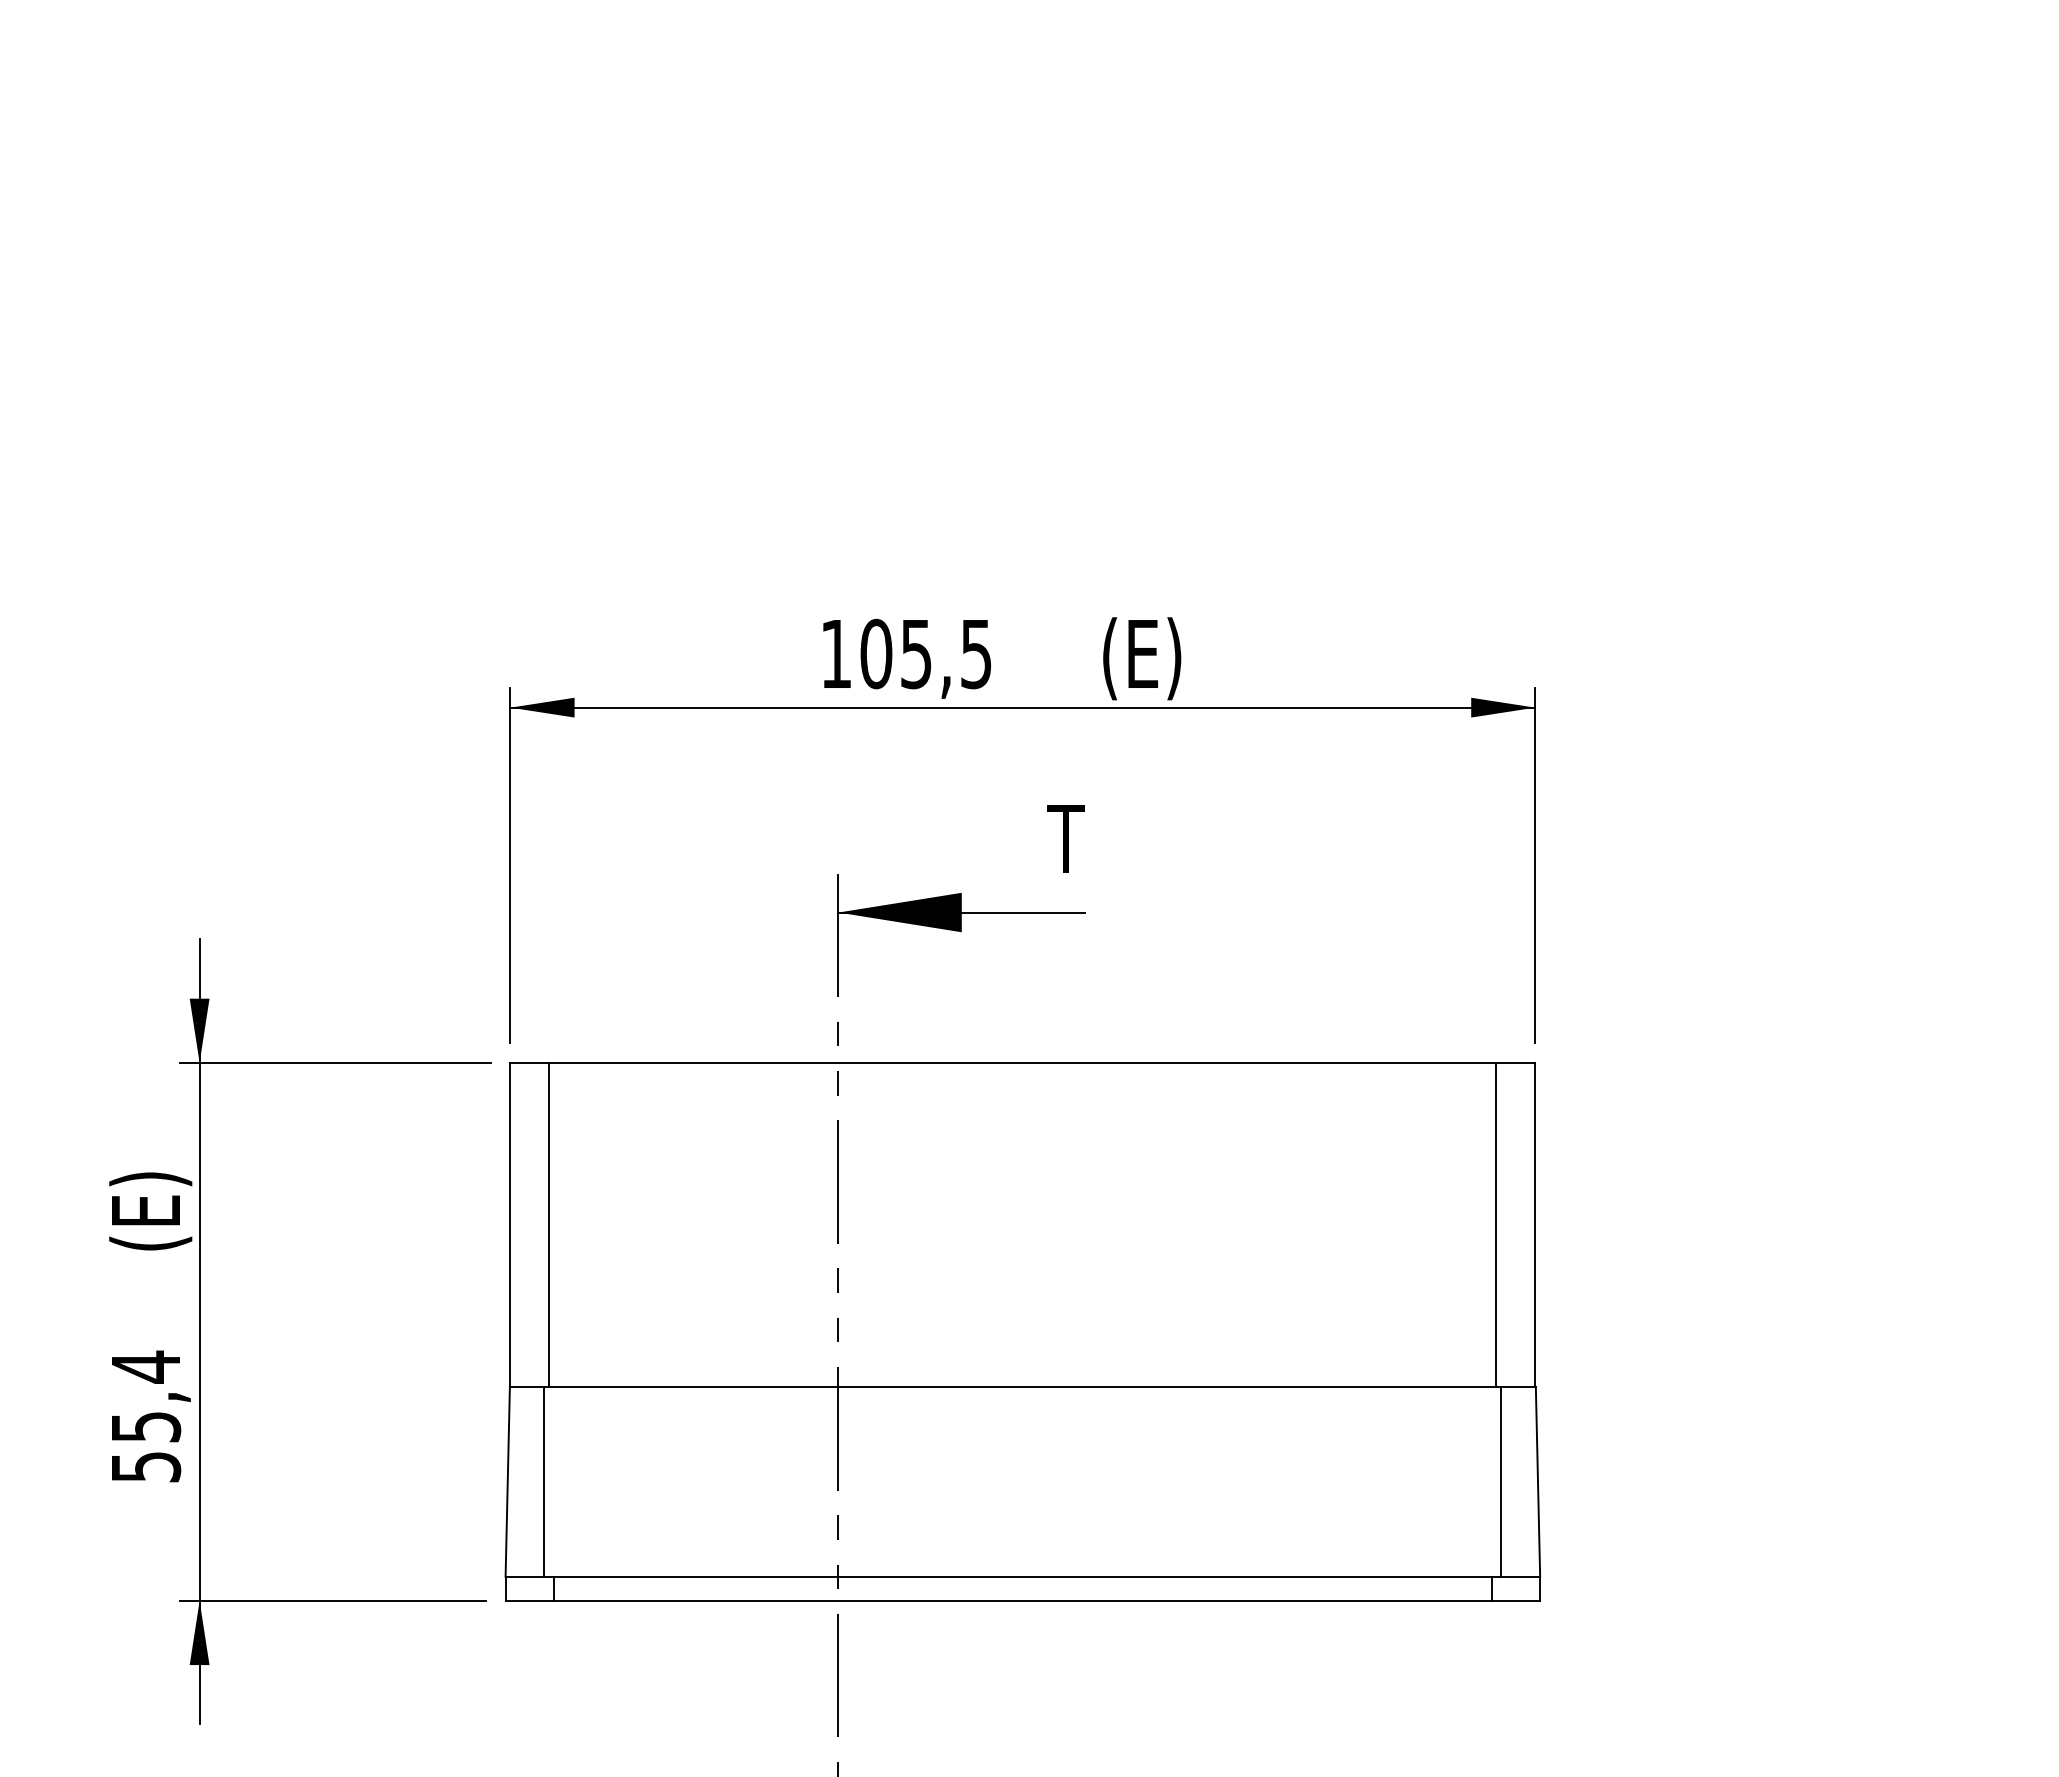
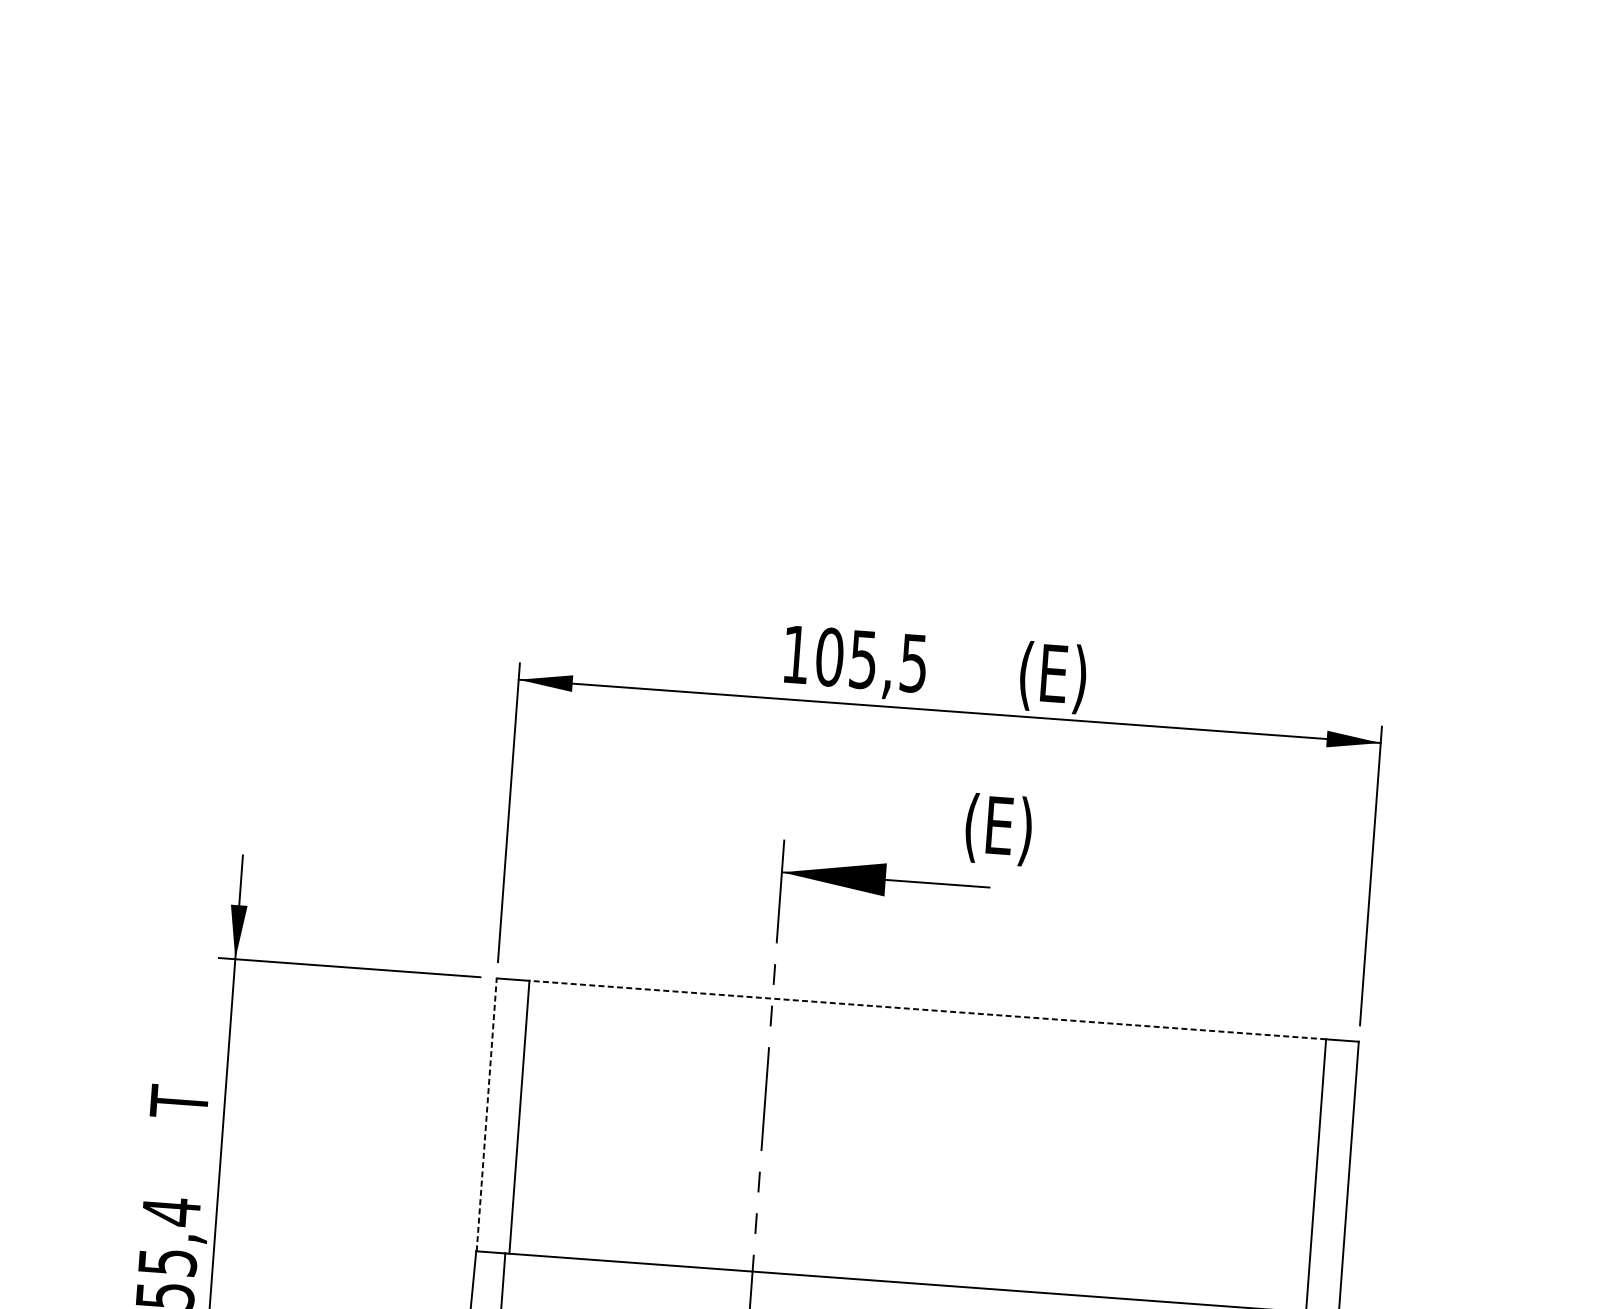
text: (1088, 842) -> (996, 828), T -> (E)
line: (1022, 1062) -> (927, 1009), solid -> dashed
text: (150, 1213) -> (184, 1082), (E) -> T
line: (510, 1224) -> (486, 1114), solid -> dashed

